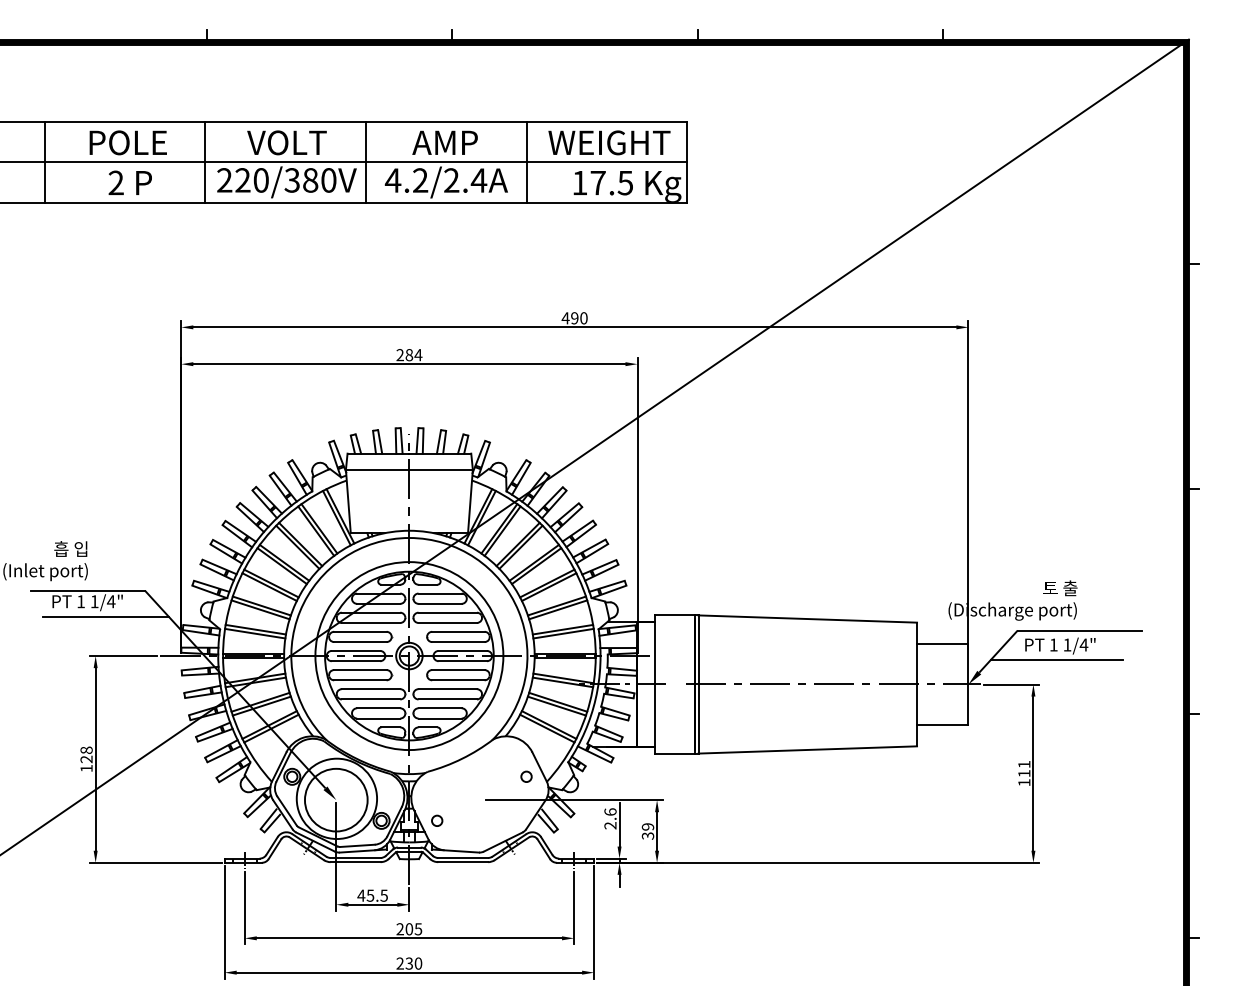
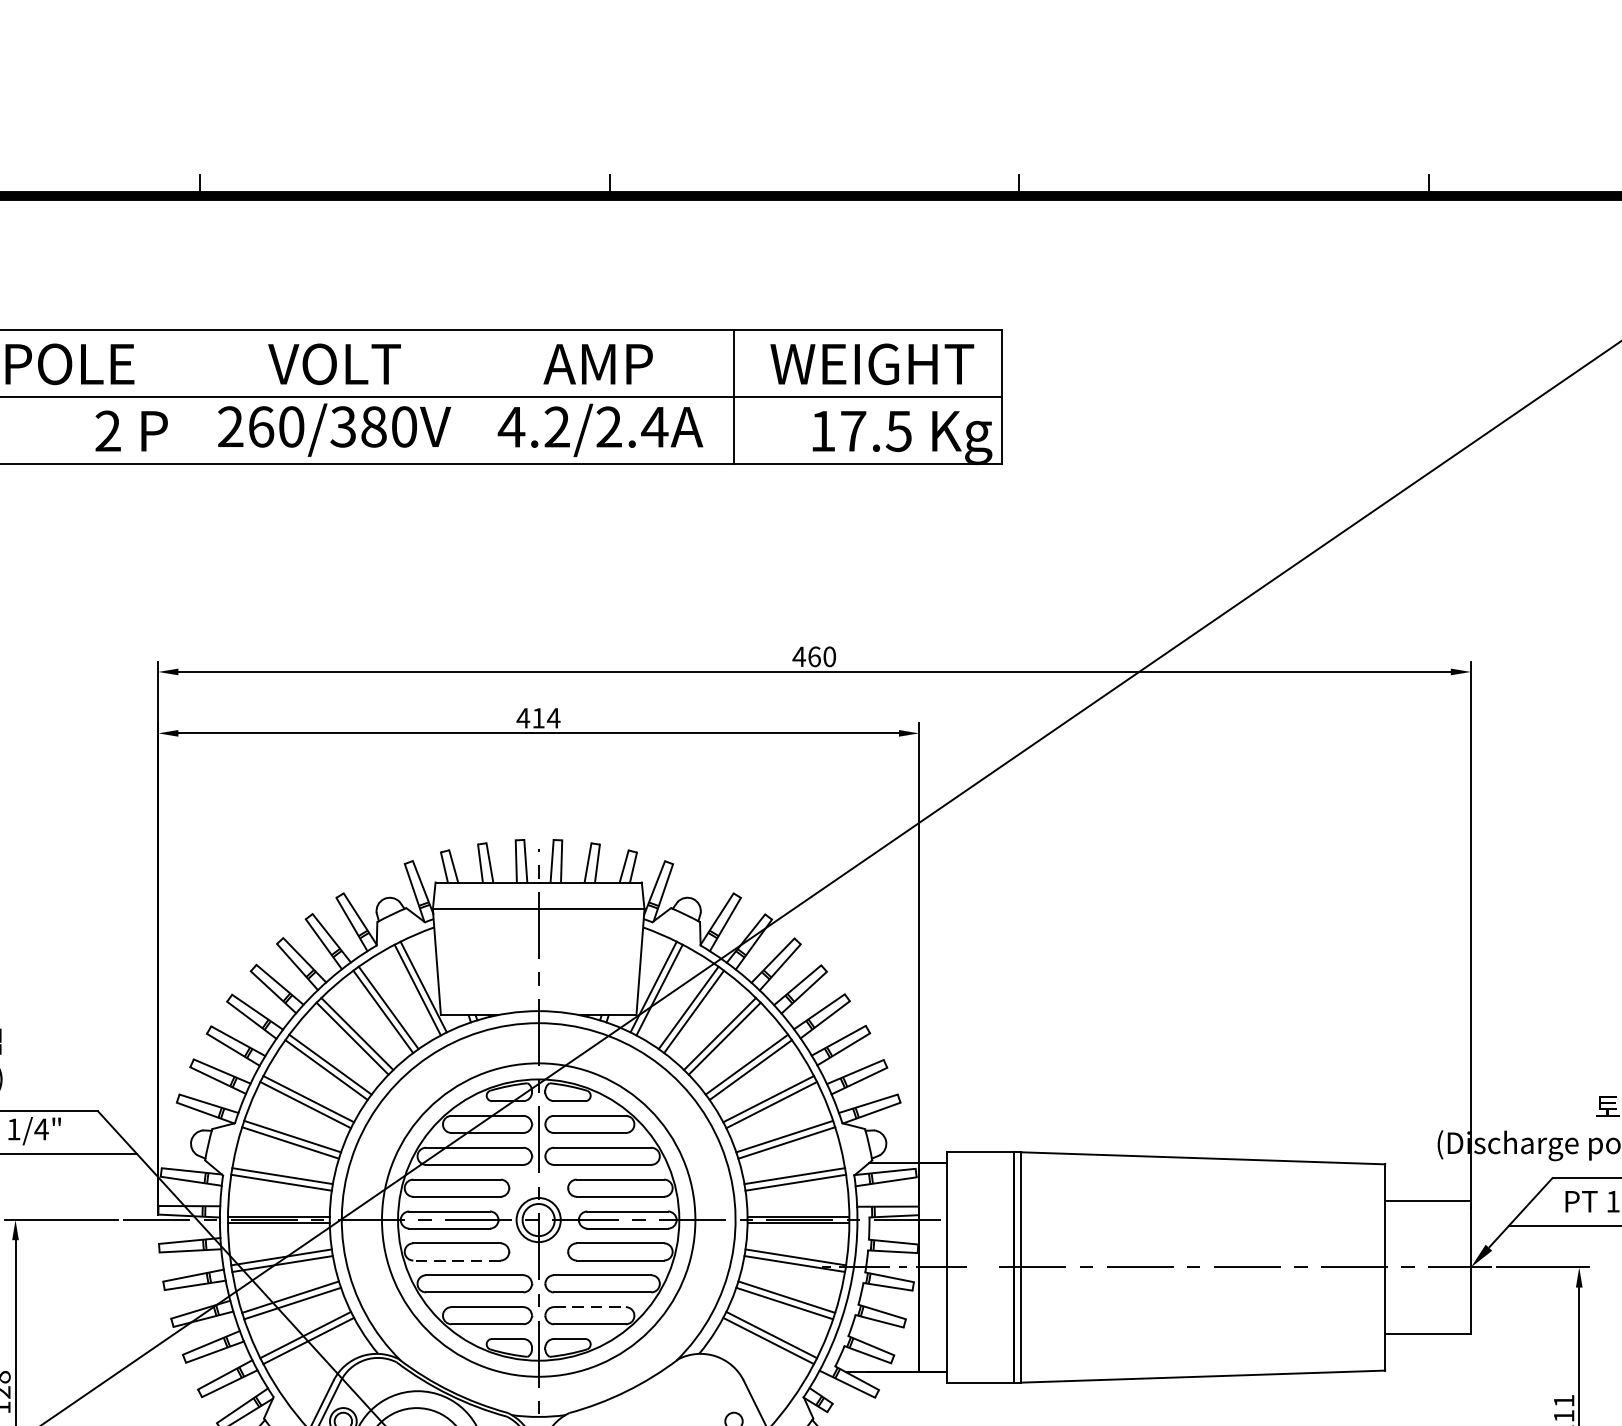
line: (205, 162) -> (198, 397), removed
line: (366, 162) -> (467, 397), removed
text: (242, 180) -> (260, 427), 220/380V -> 260/380V
text: (129, 182) -> (130, 430), moved
text: (574, 318) -> (813, 657), 490 -> 460
text: (404, 355) -> (530, 718), 284 -> 414
line: (359, 680) -> (455, 1260), solid -> dashed
line: (440, 708) -> (590, 1307), solid -> dashed

